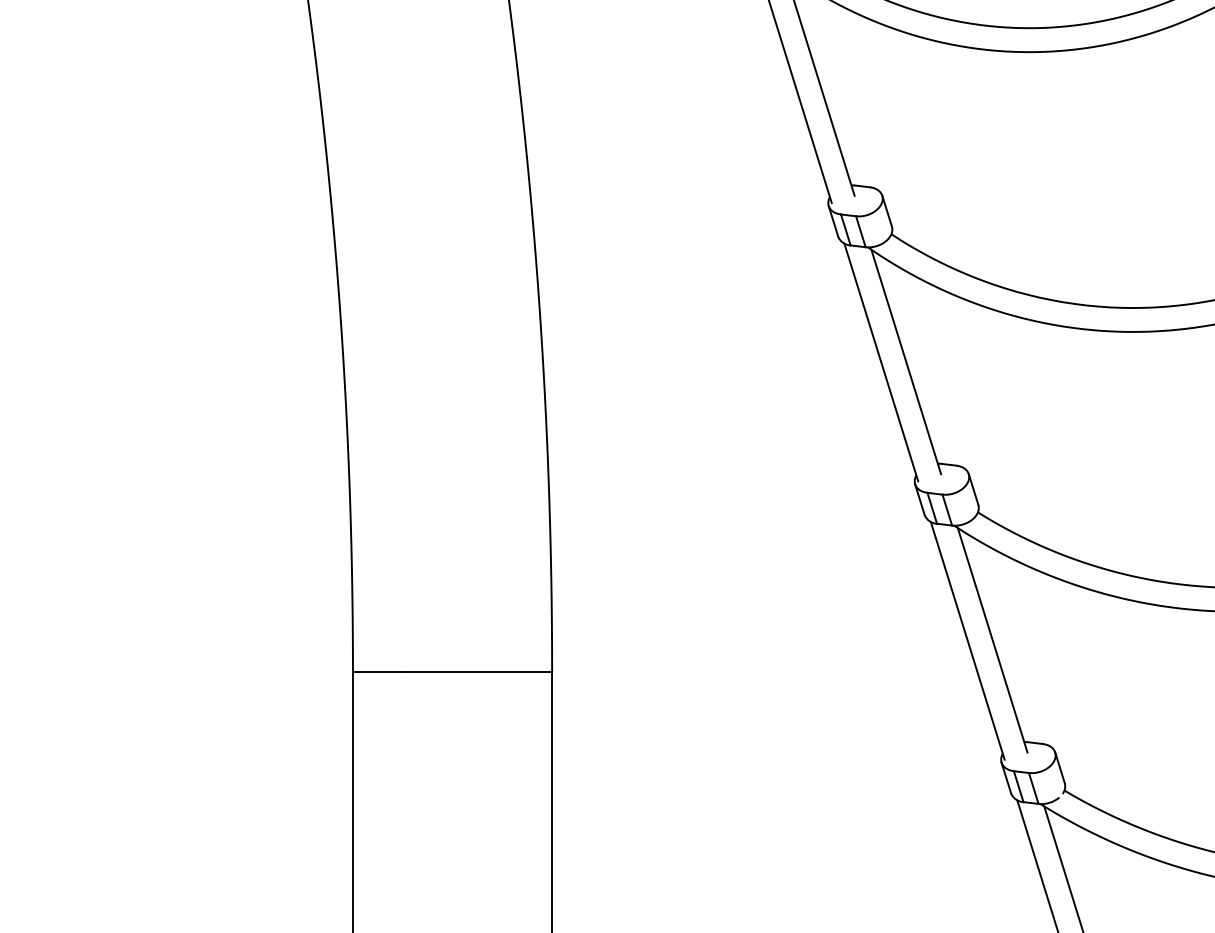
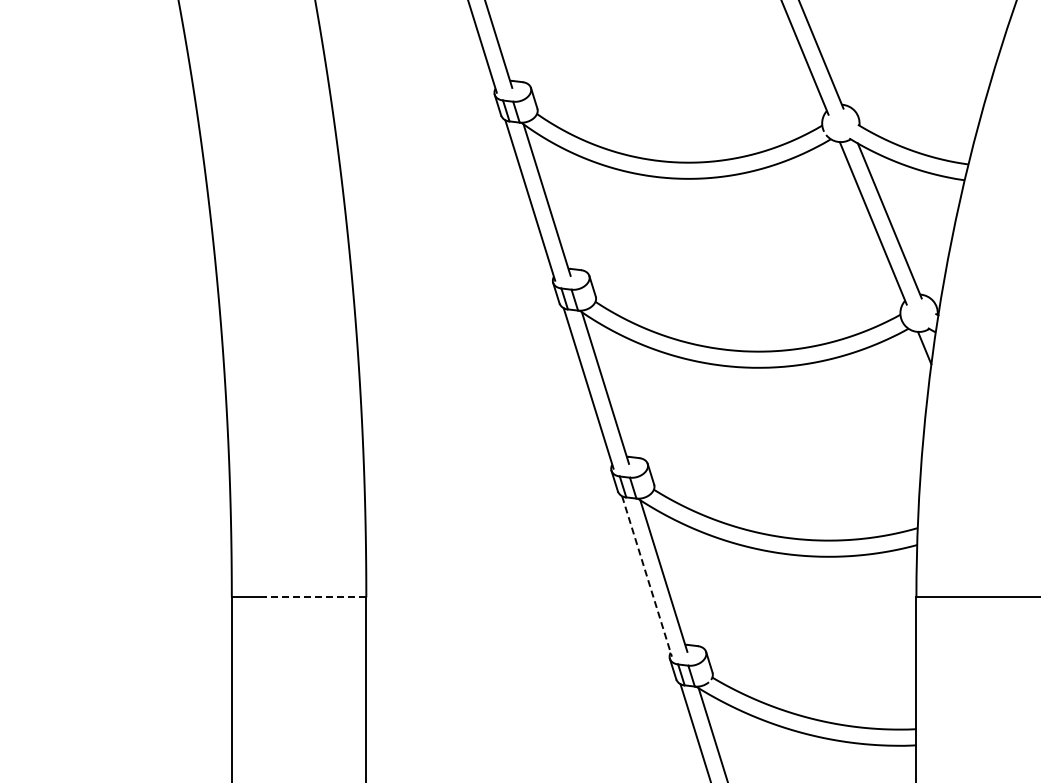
line: (968, 640) -> (647, 576), solid -> dashed
line: (476, 672) -> (315, 597), solid -> dashed

